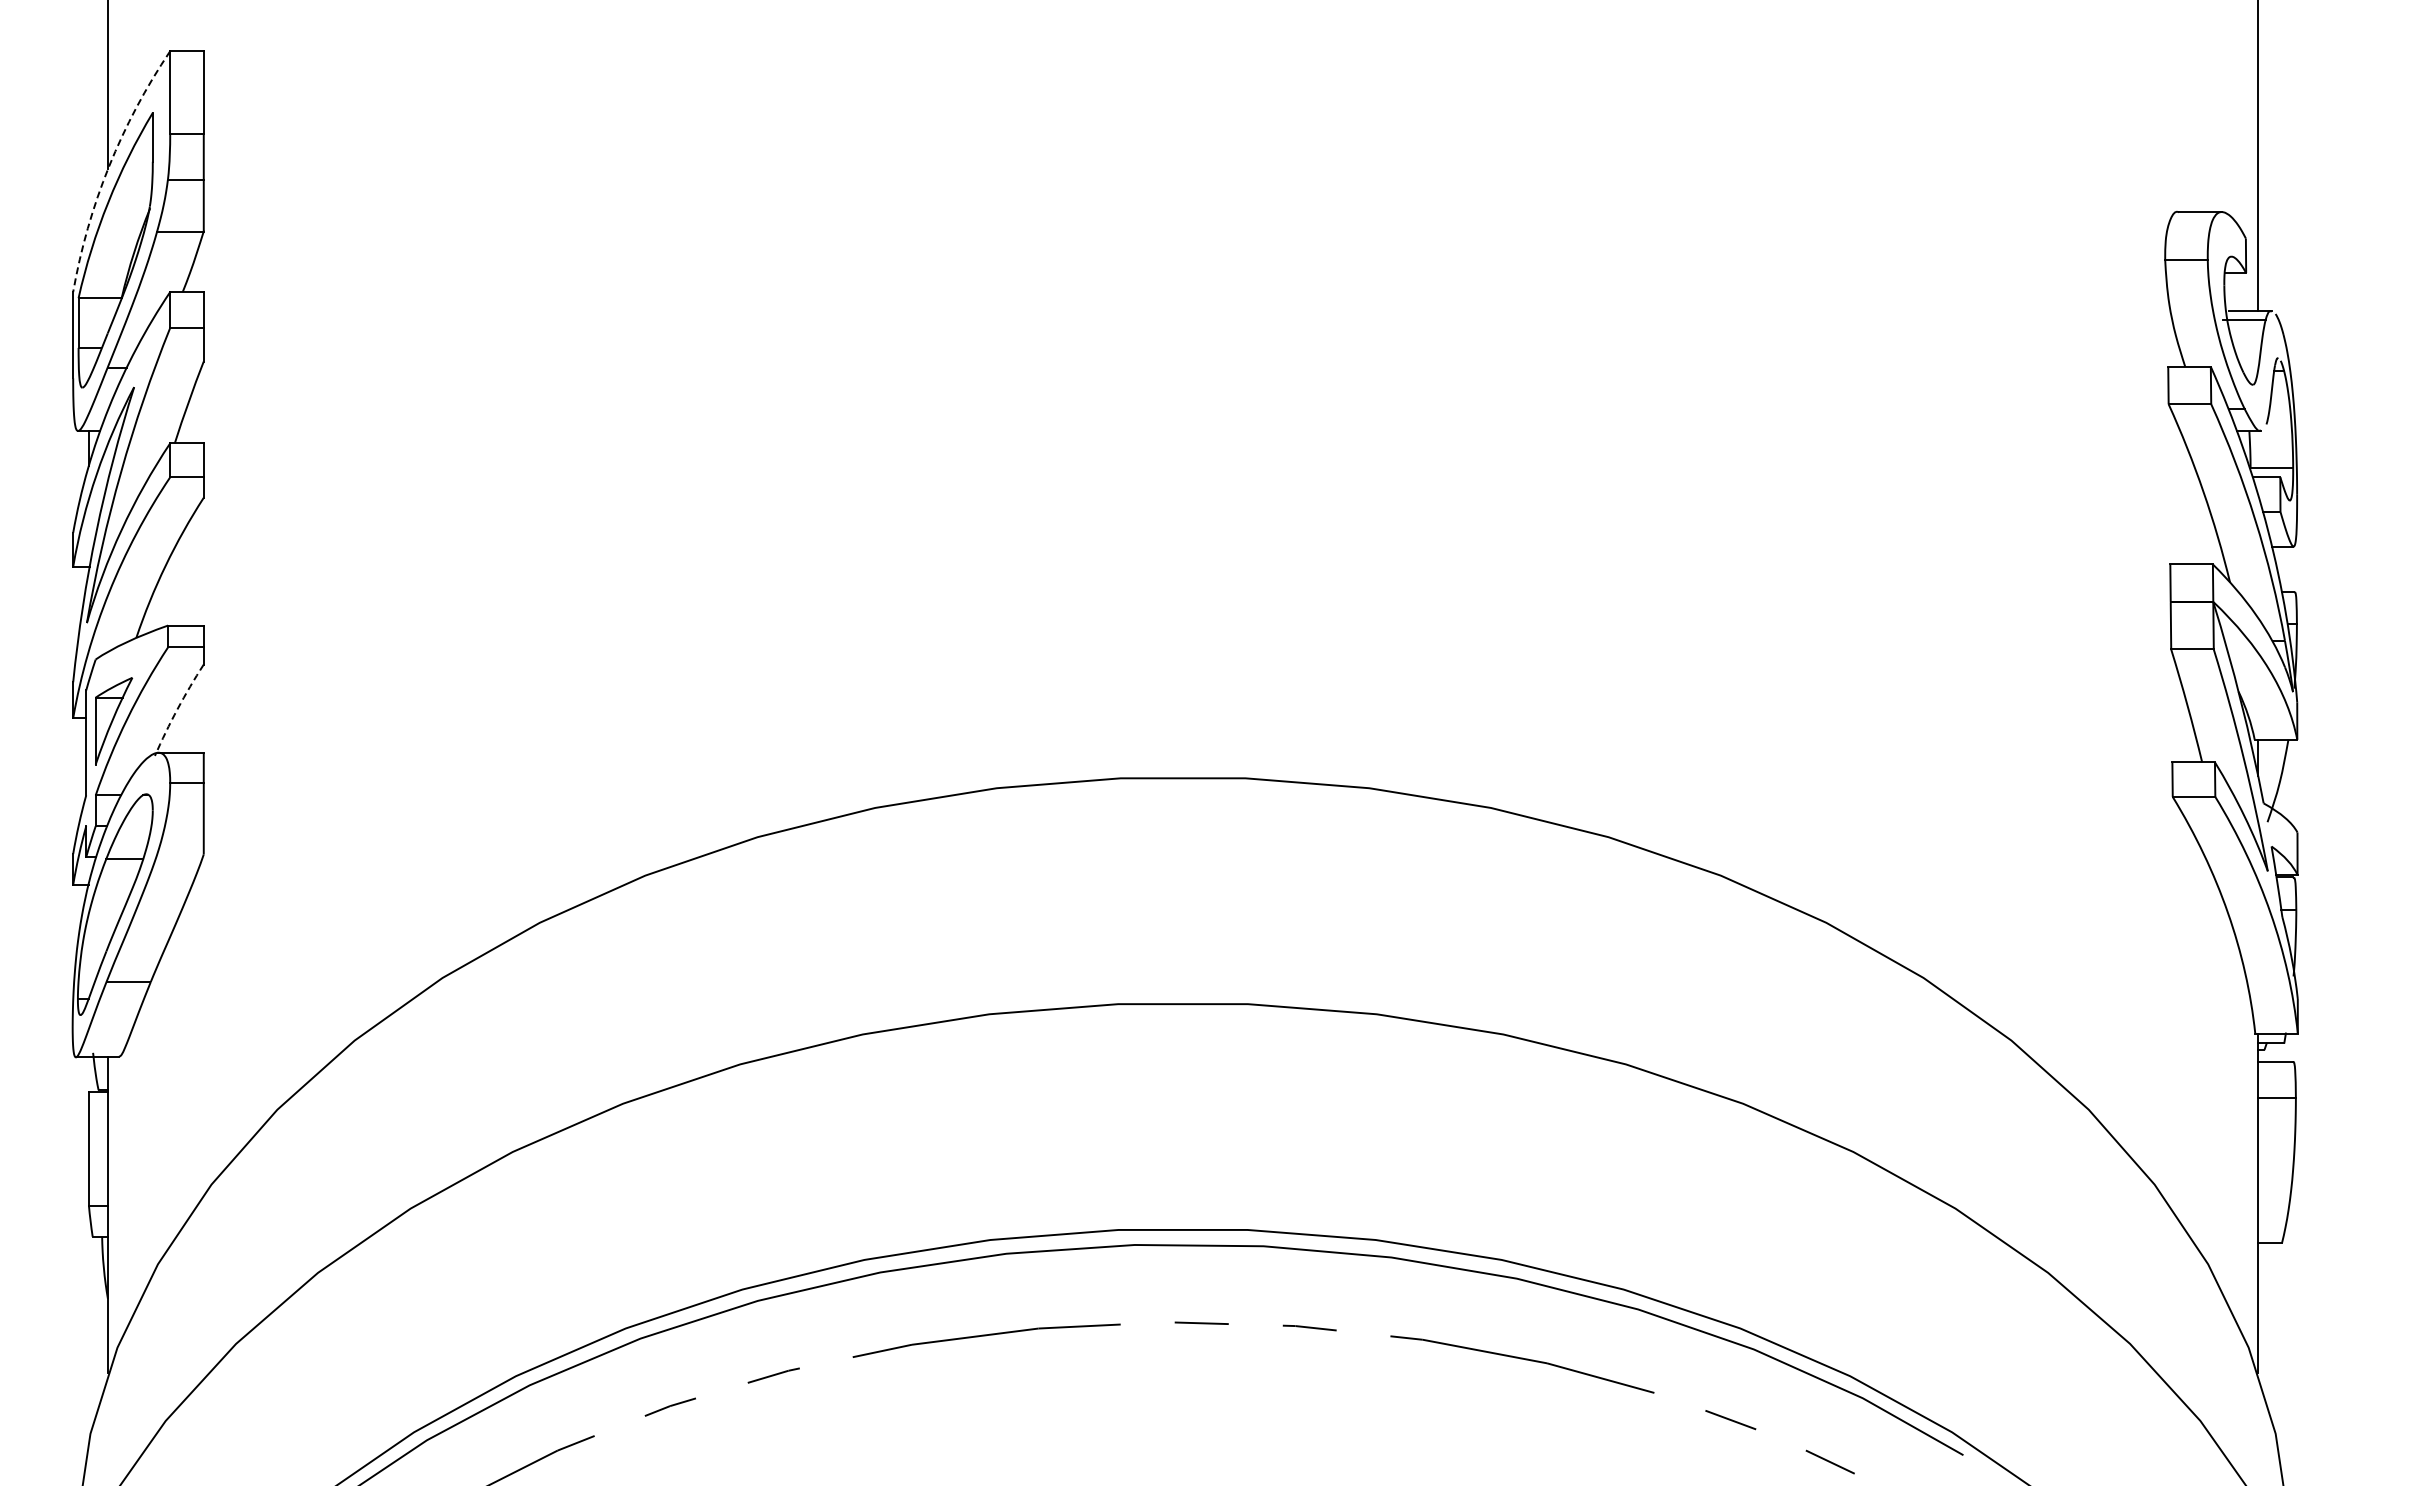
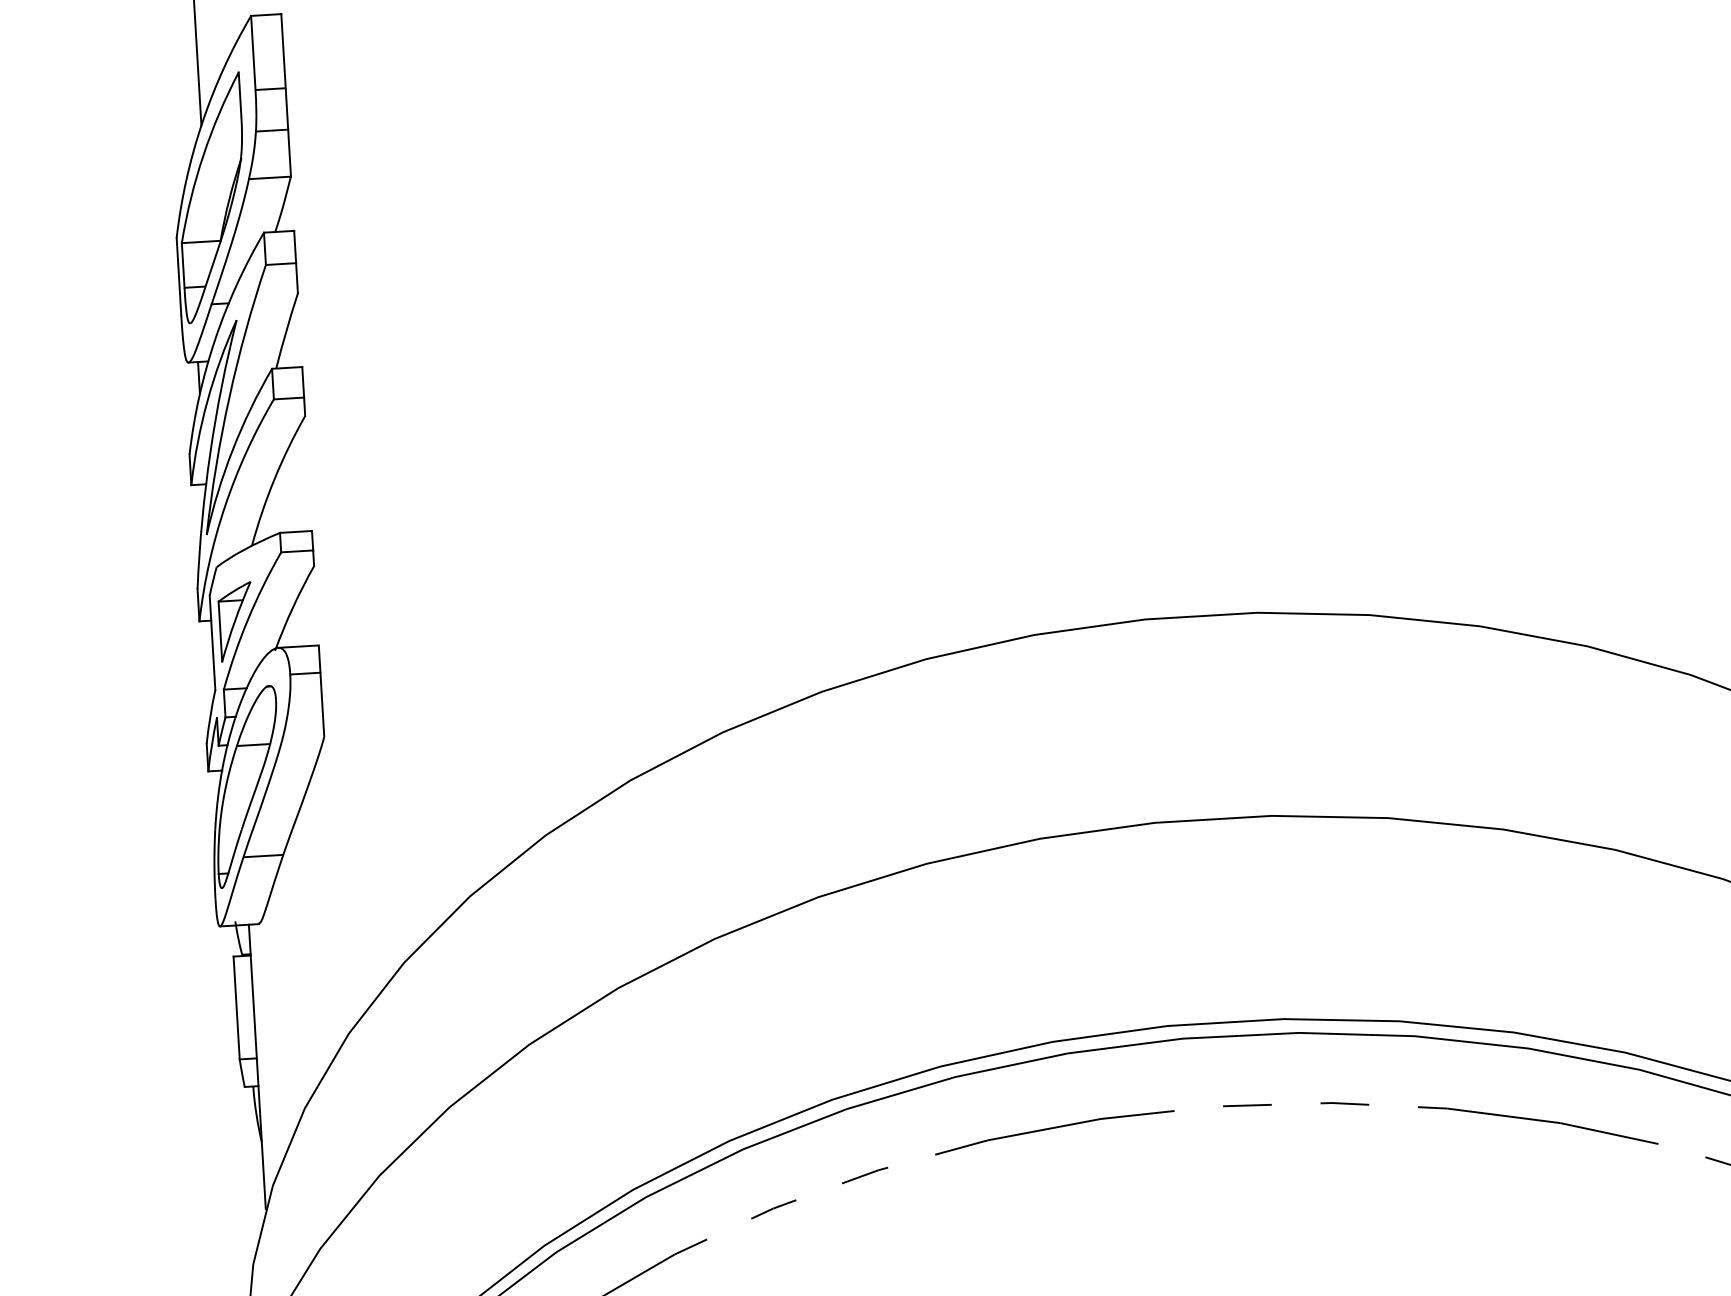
arc: (109, 166) -> (202, 122), dashed -> solid
arc: (177, 709) -> (292, 607), dashed -> solid

